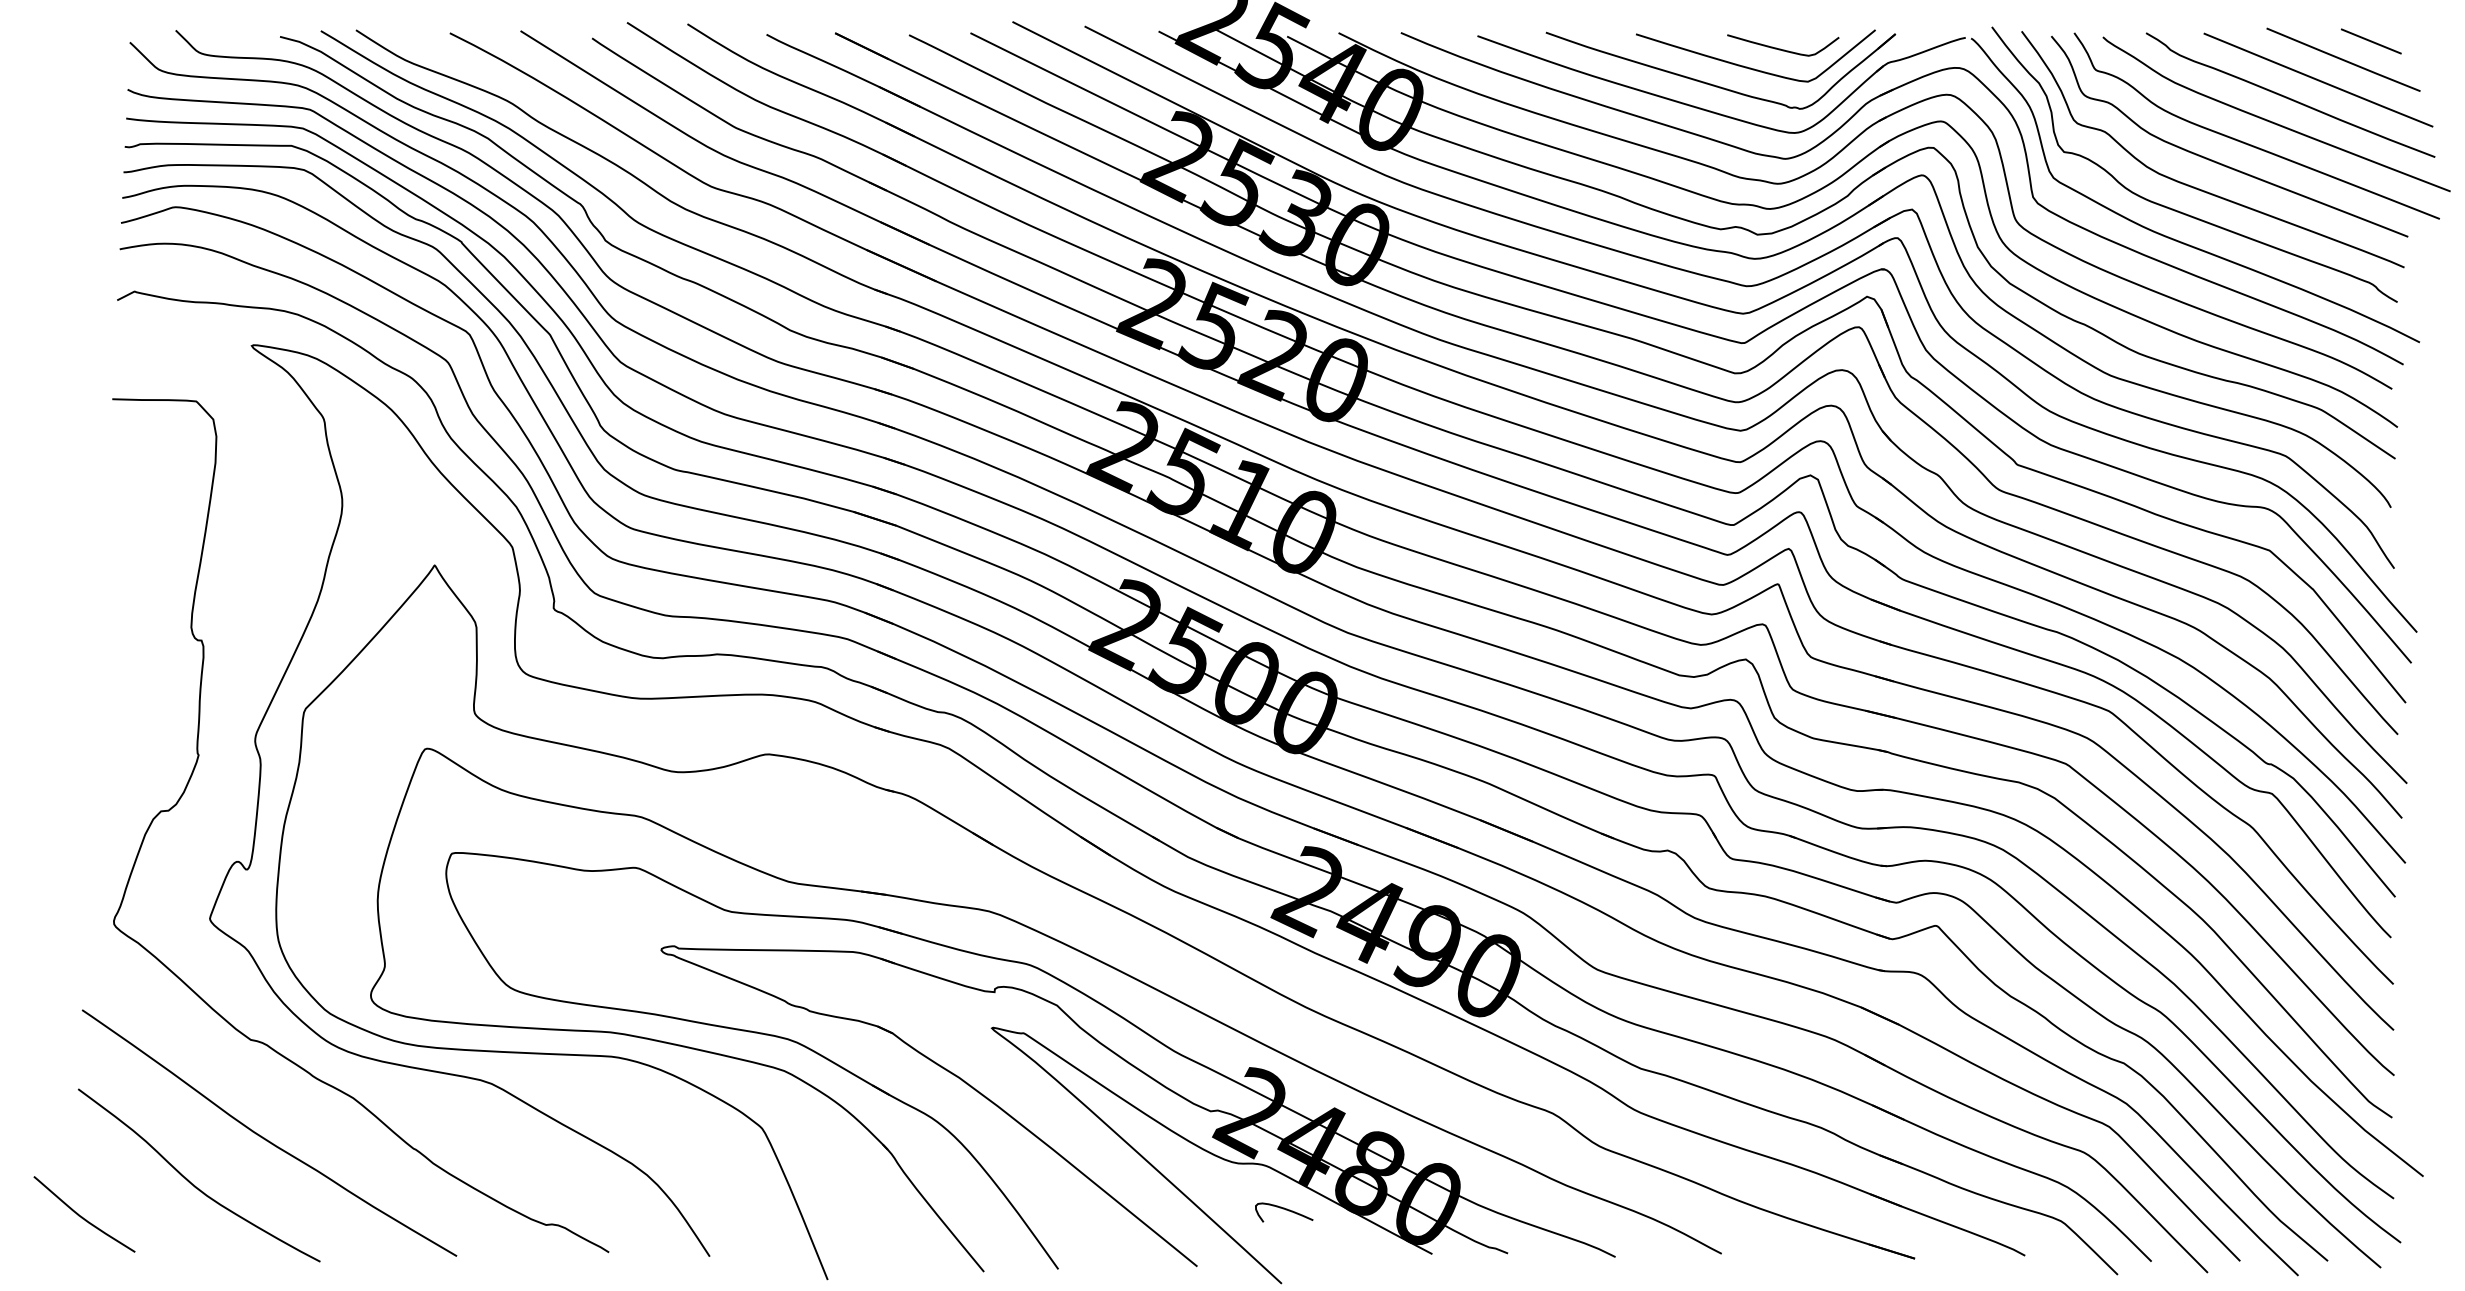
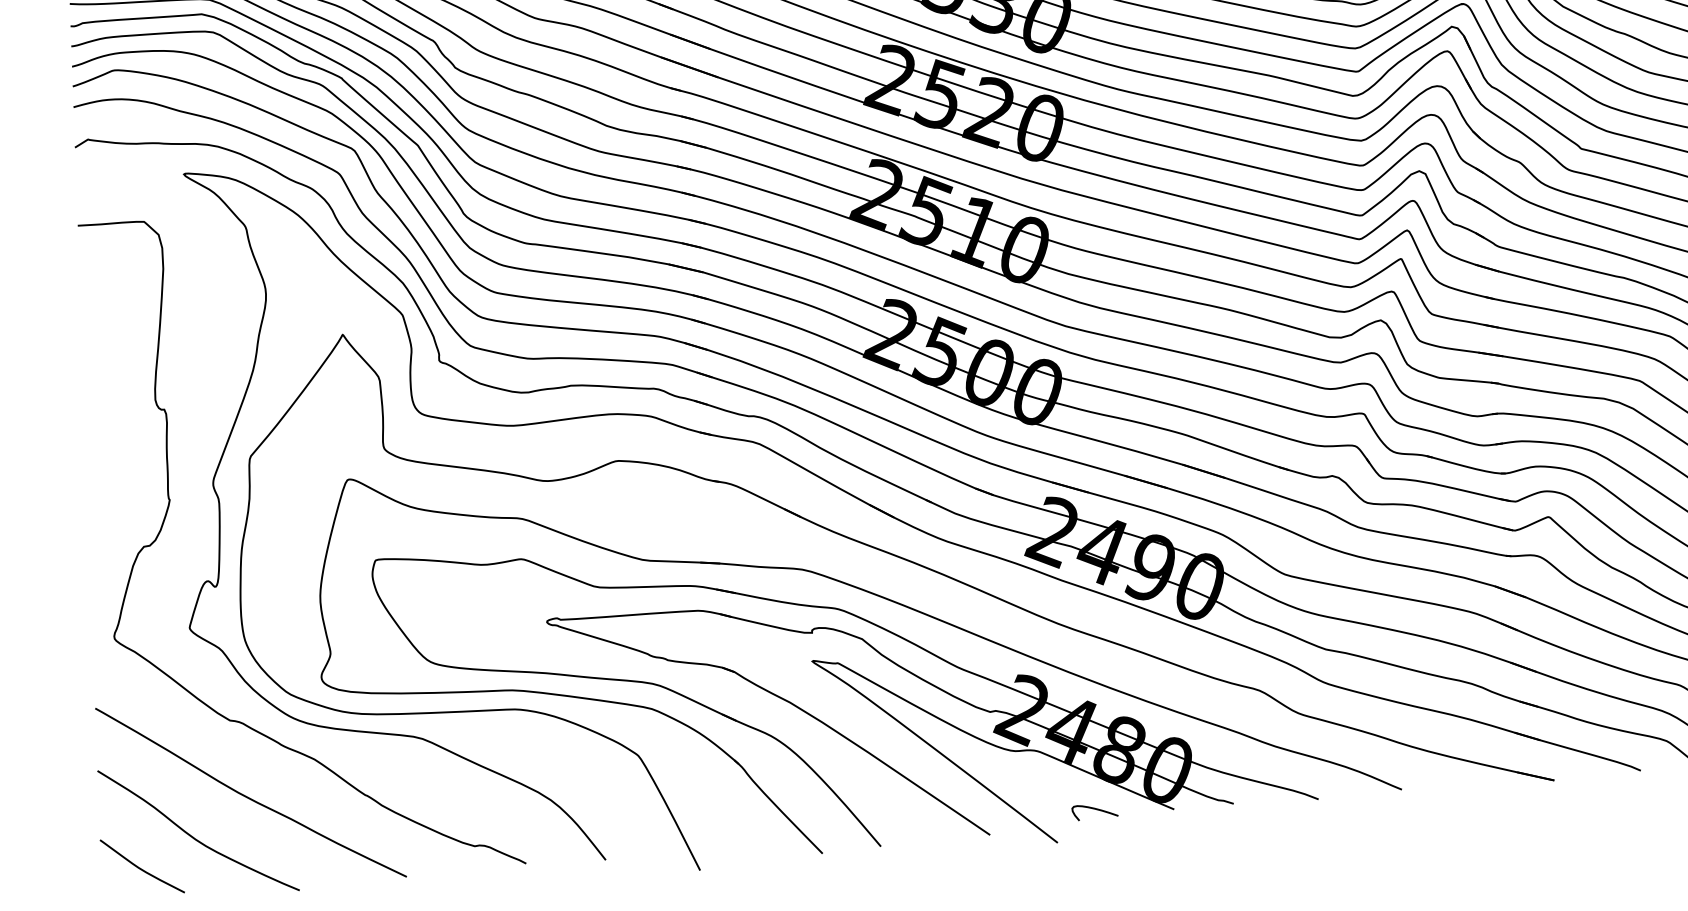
curve: (1285, 1210) -> (1095, 810), moved
curve: (82, 1216) -> (140, 868), moved

